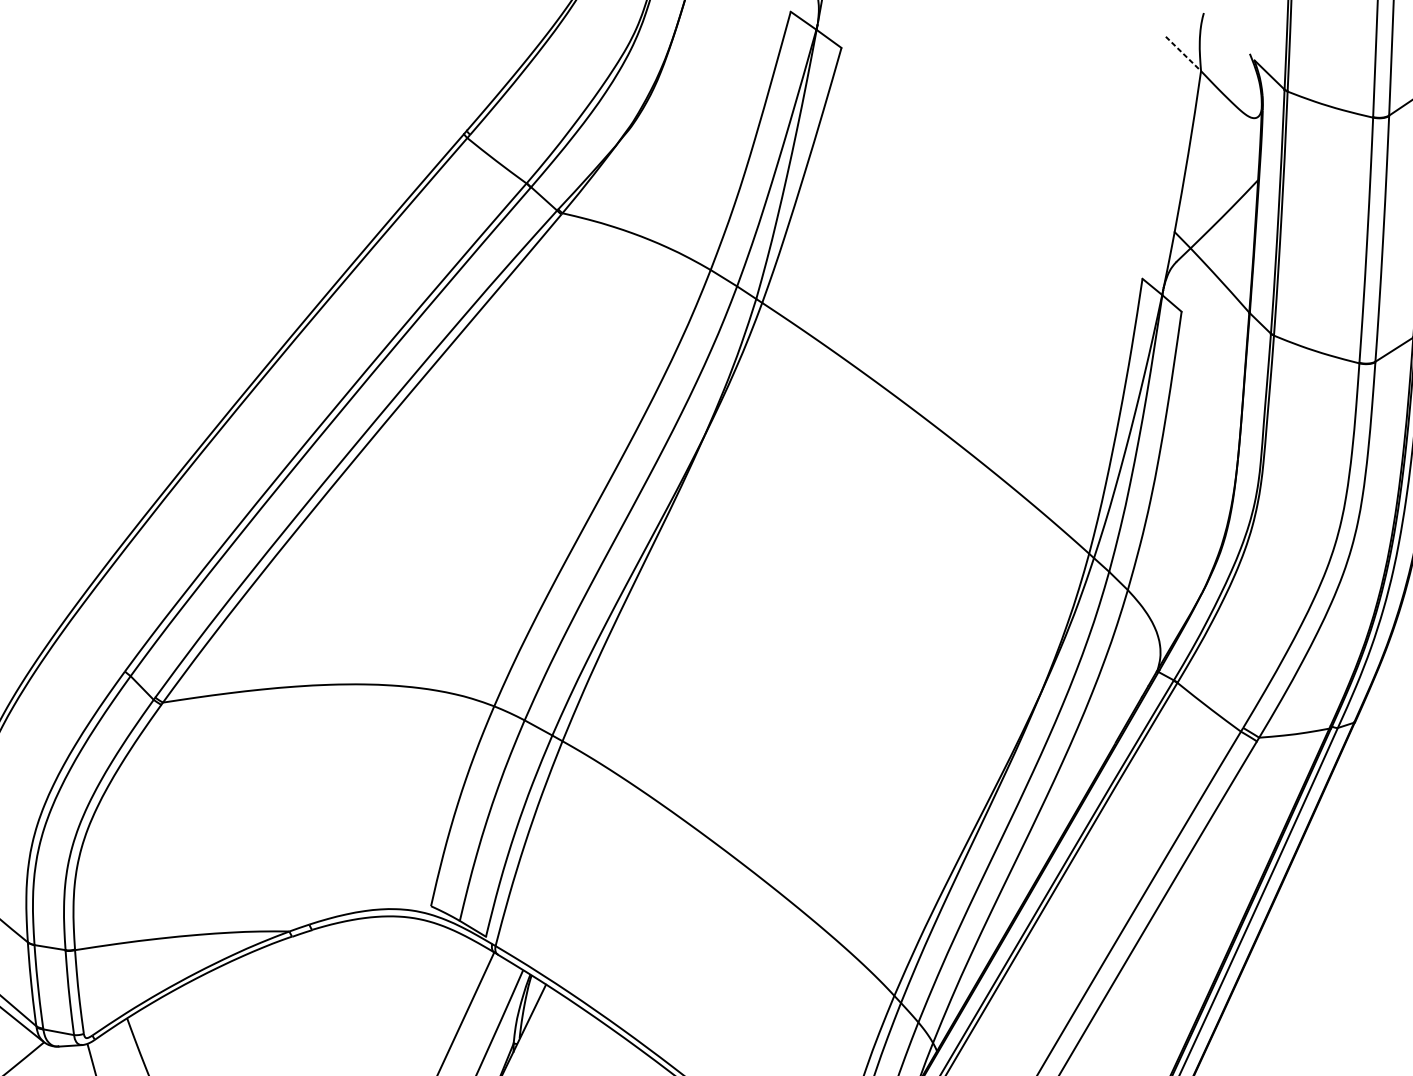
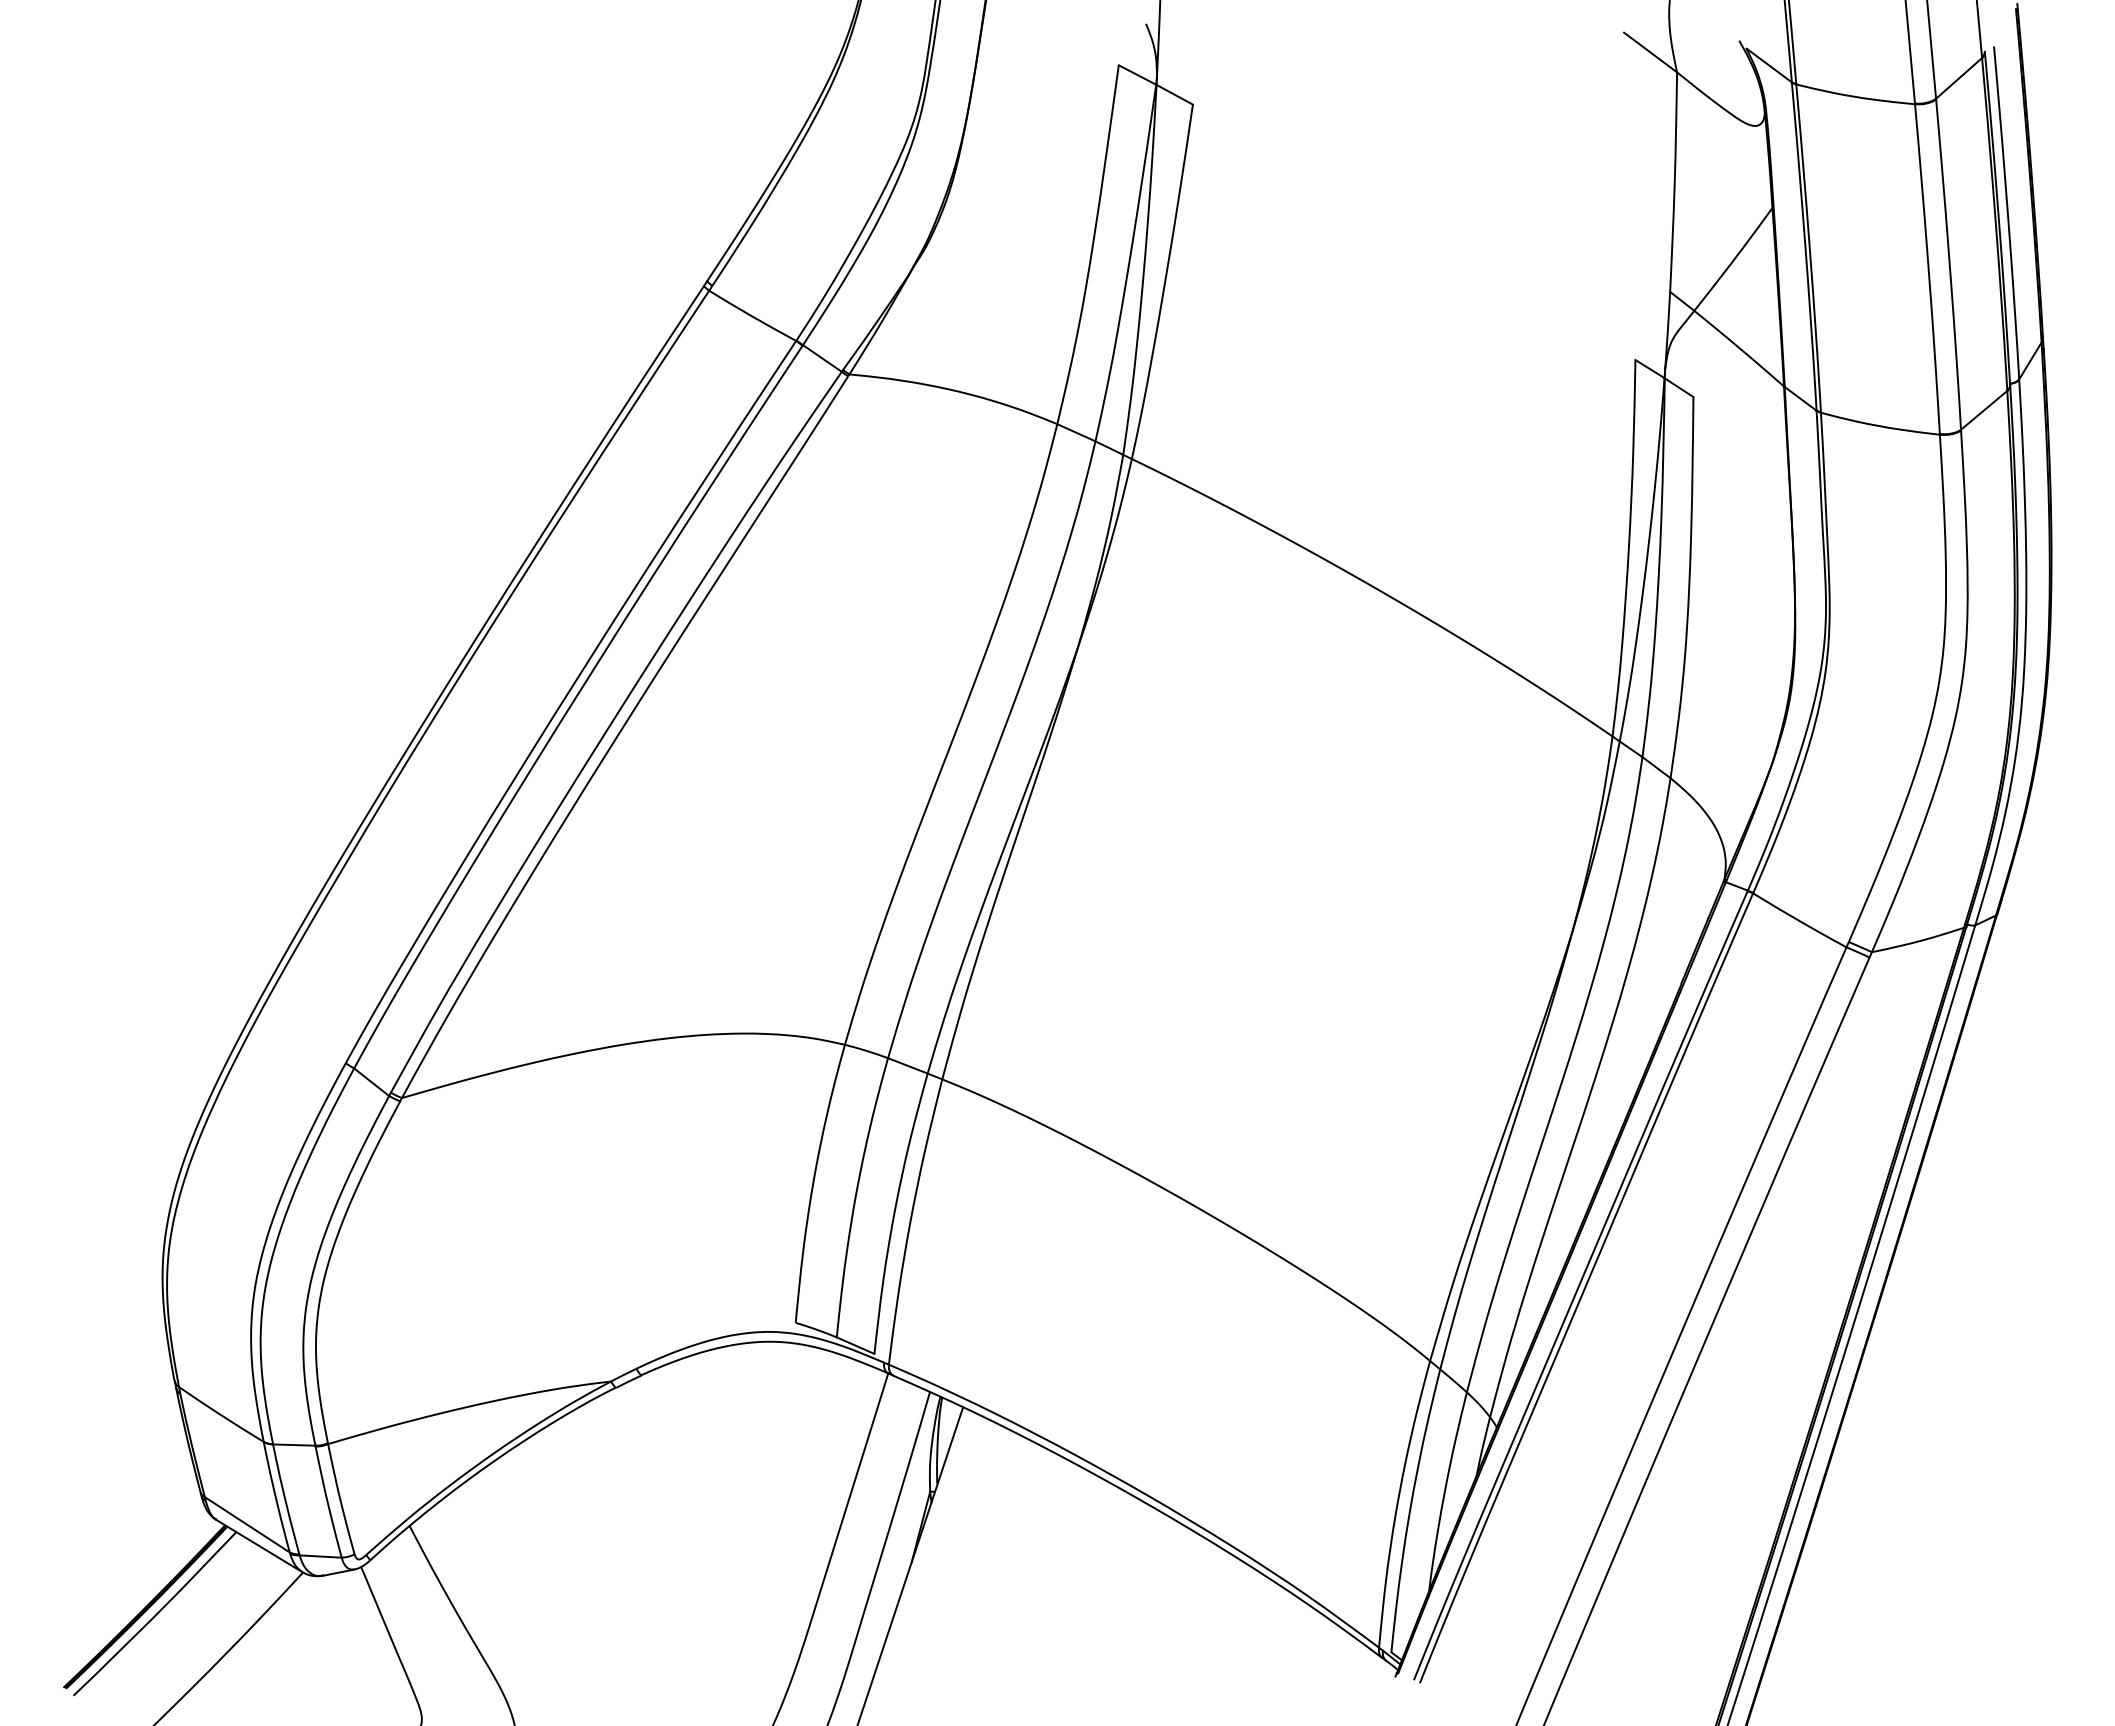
line: (1183, 53) -> (1650, 52), dashed -> solid

